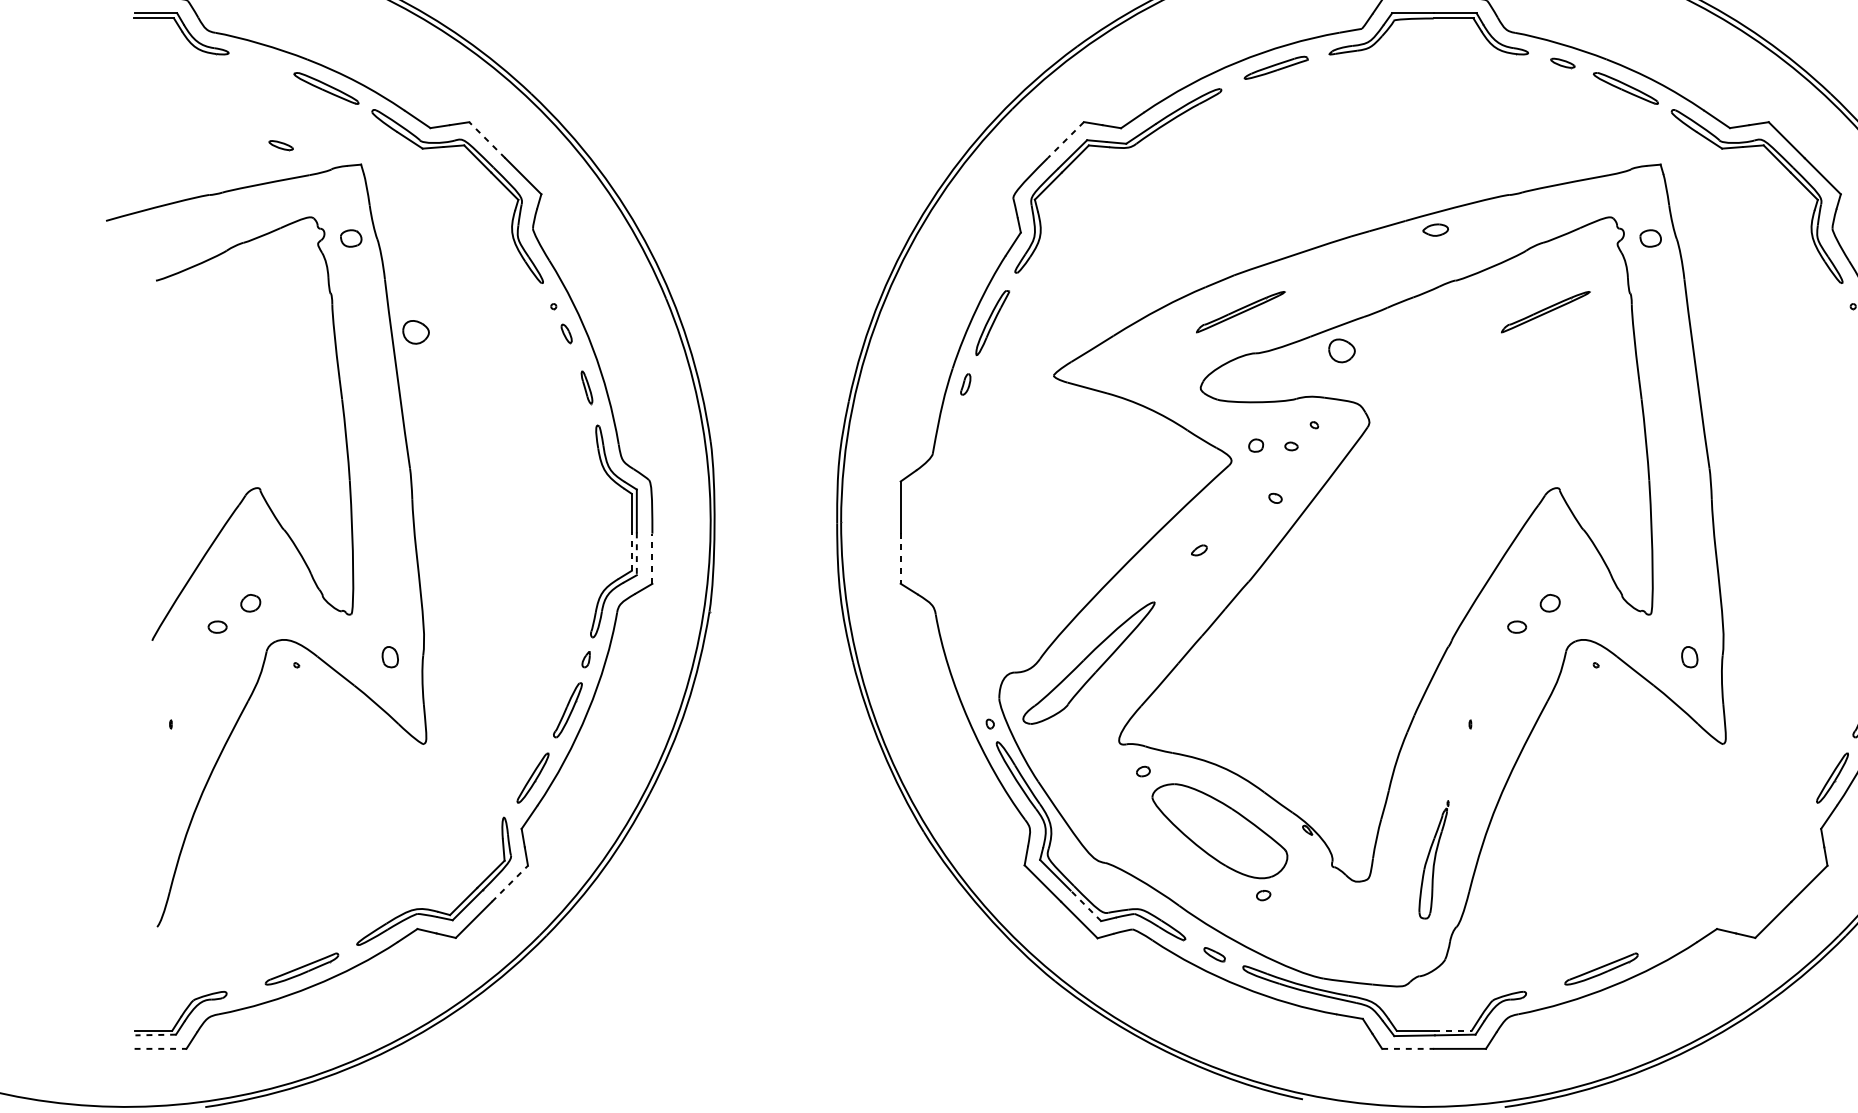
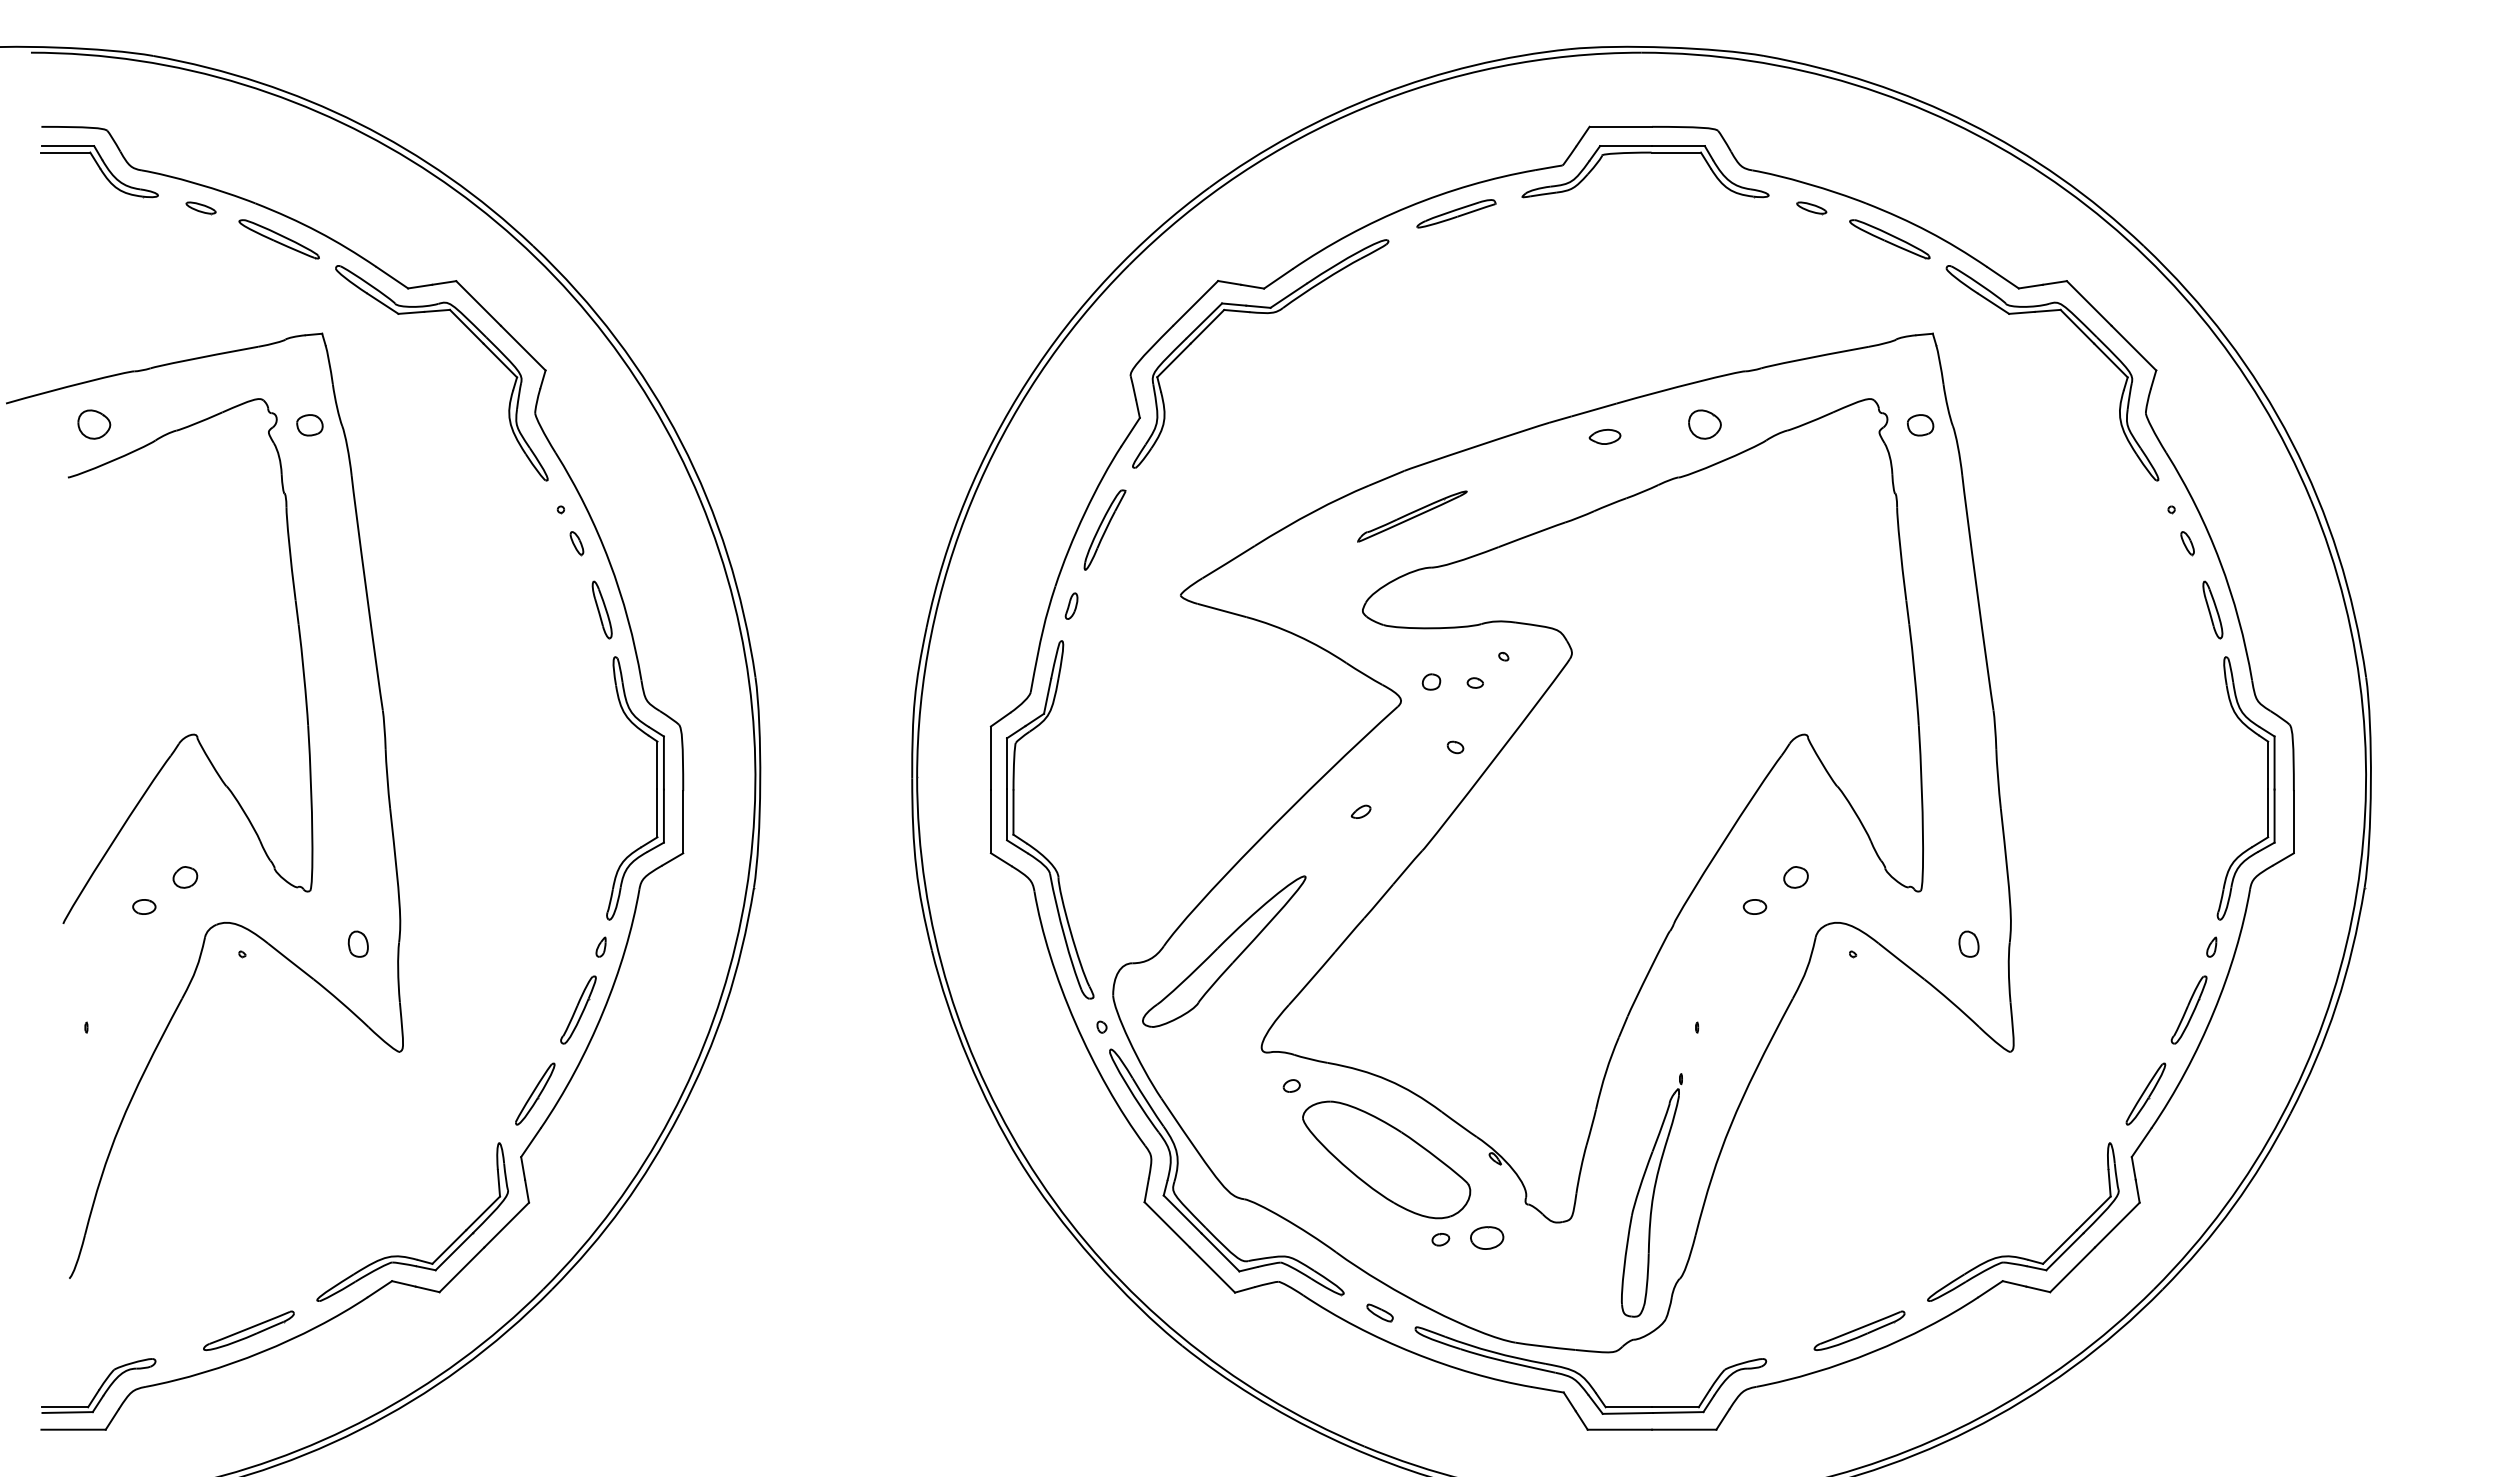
line: (487, 140) -> (478, 303), dashed -> solid
line: (1065, 140) -> (1195, 303), dashed -> solid
part: (280, 145) -> (200, 208), moved
part: (1435, 229) -> (1604, 436), moved
part: (1545, 312) -> (1790, 516), removed
part: (416, 332) -> (94, 424), moved
part: (1341, 350) -> (1704, 424), moved
part: (586, 387) -> (601, 609), size x1.43
line: (631, 551) -> (657, 813), dashed -> solid
line: (636, 554) -> (663, 816), dashed -> solid
line: (652, 558) -> (683, 821), dashed -> solid
line: (900, 558) -> (990, 821), dashed -> solid
part: (932, 576) -> (1030, 844), added
part: (1433, 859) -> (1651, 1195), size x1.67
line: (509, 884) -> (506, 1225), dashed -> solid
part: (1301, 893) -> (1487, 1237), added
line: (1085, 905) -> (1220, 1252), dashed -> solid
part: (1730, 909) -> (2019, 1256), added
line: (1453, 1030) -> (1676, 1407), dashed -> solid
line: (155, 1034) -> (67, 1412), dashed -> solid
line: (161, 1048) -> (74, 1429), dashed -> solid
line: (1408, 1048) -> (1620, 1429), dashed -> solid

